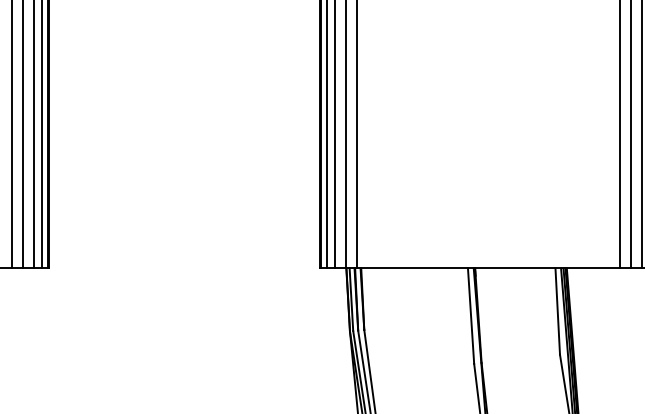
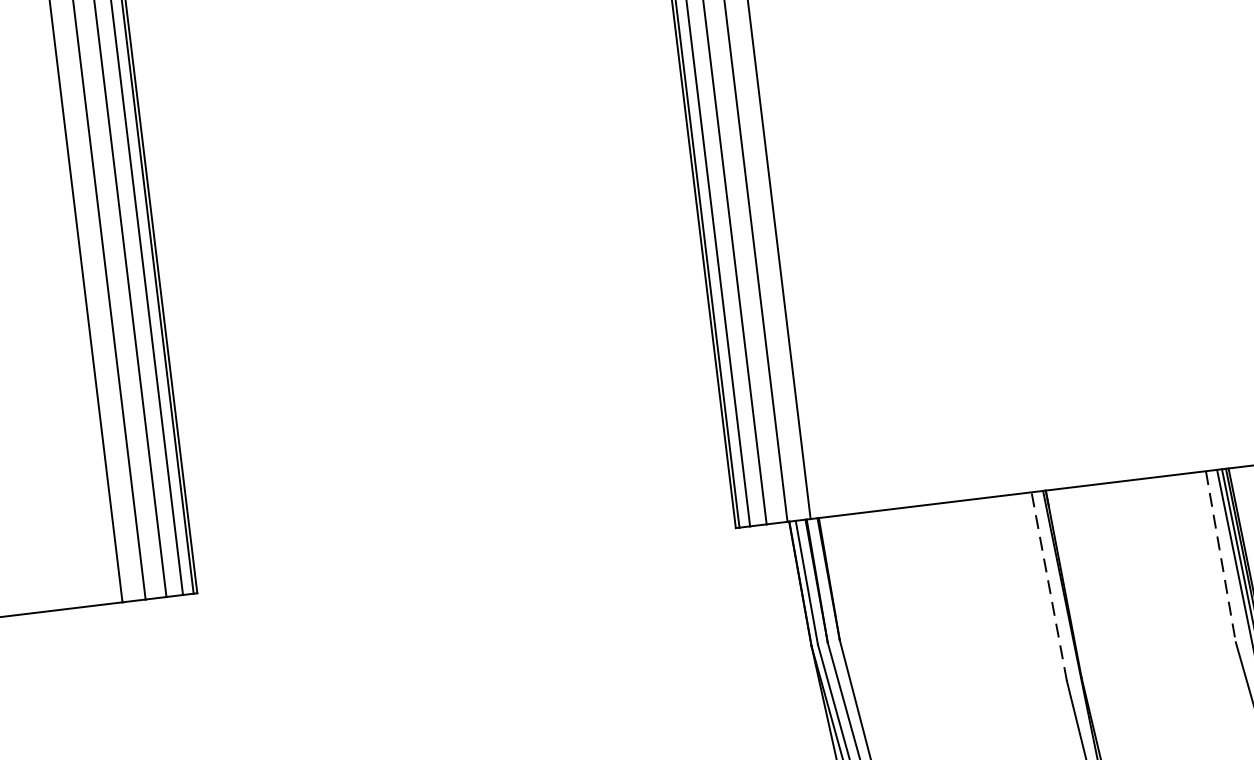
line: (557, 312) -> (1220, 558), solid -> dashed
line: (471, 316) -> (1050, 587), solid -> dashed

